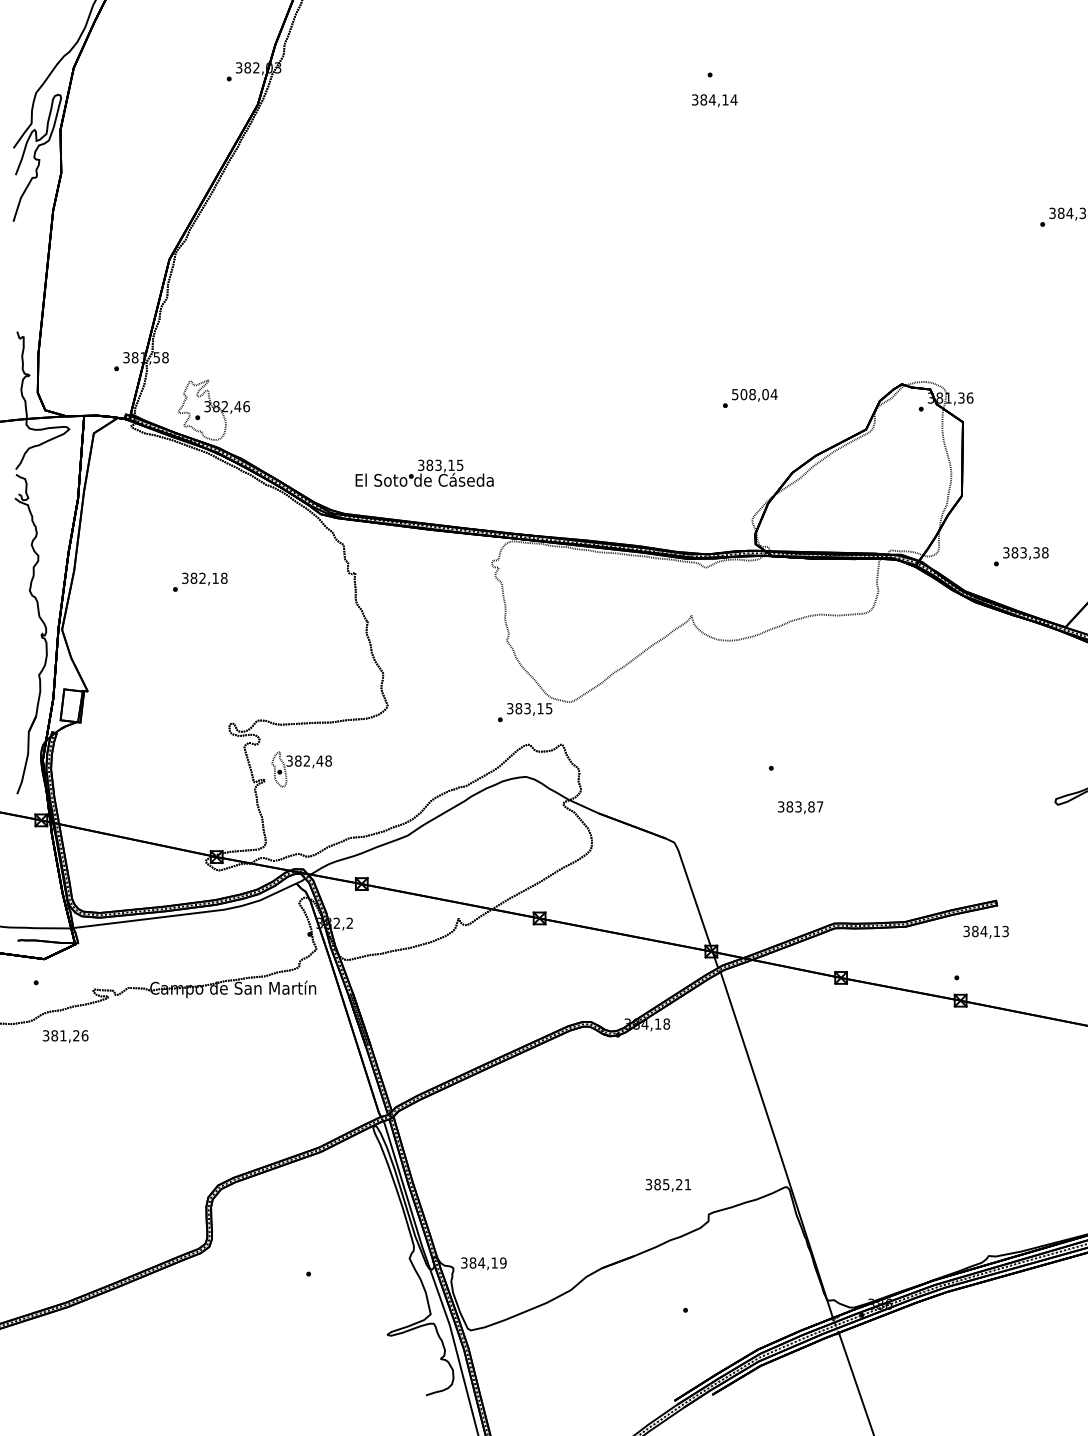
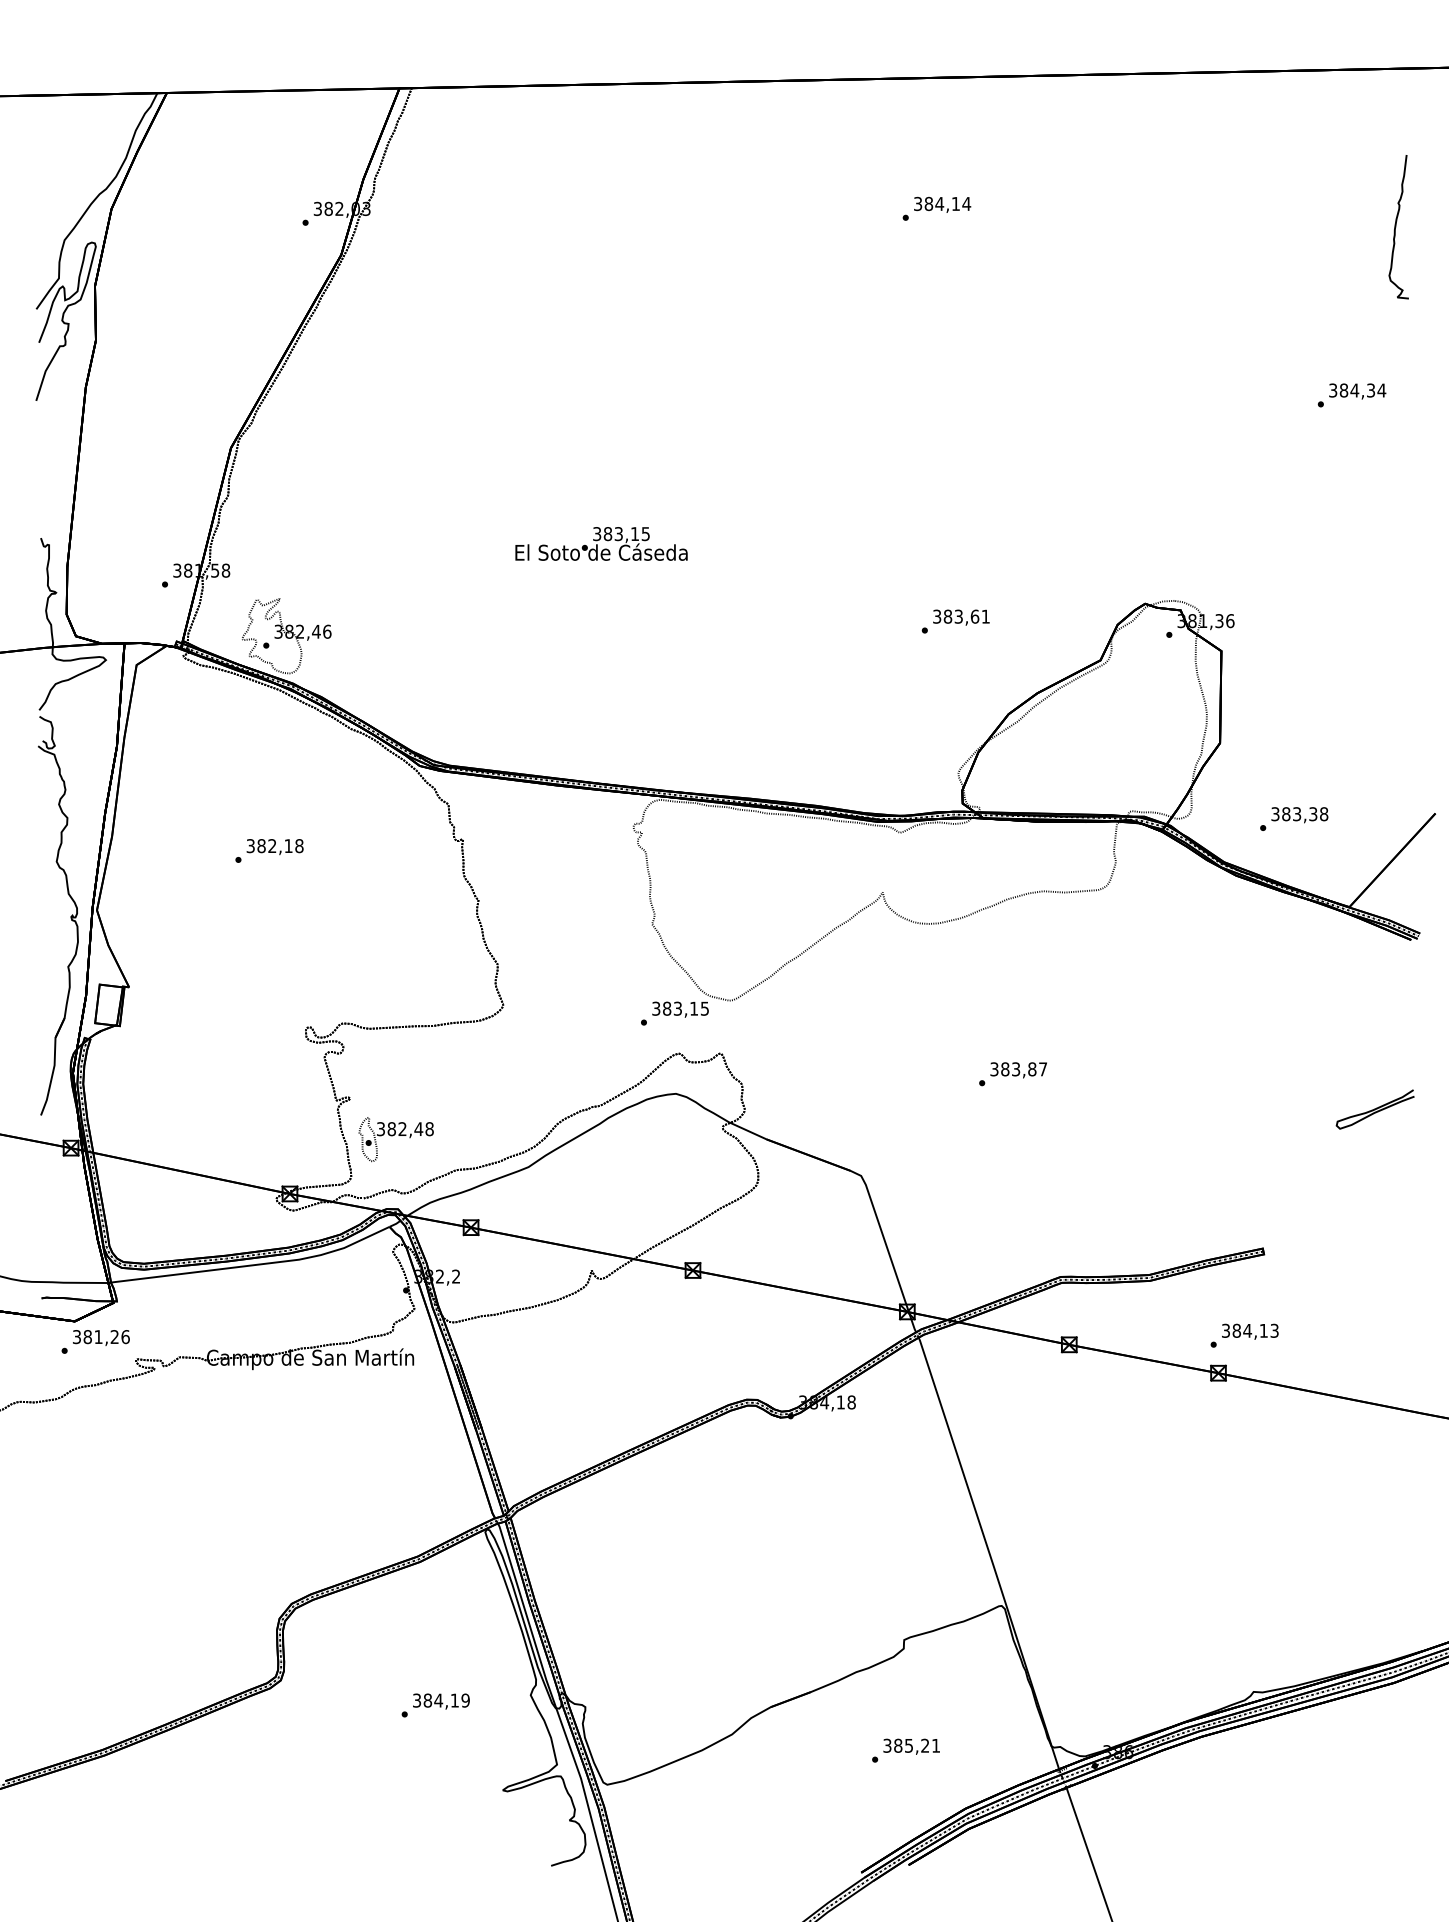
text: (714, 100) -> (942, 204), moved
text: (754, 394) -> (961, 616), 508,04 -> 383,61
text: (424, 472) -> (601, 543), moved
part: (301, 769) -> (395, 1139), moved
text: (800, 807) -> (1018, 1070), moved
text: (986, 932) -> (1250, 1331), moved
text: (65, 1036) -> (101, 1337), moved
text: (668, 1185) -> (911, 1746), moved
text: (483, 1263) -> (441, 1701), moved

